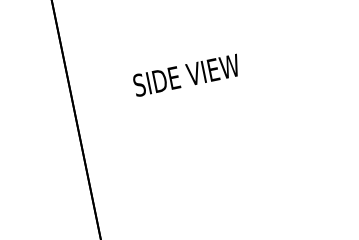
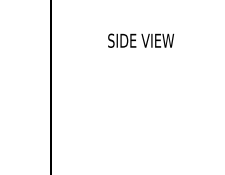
text: (185, 75) -> (140, 40), moved

